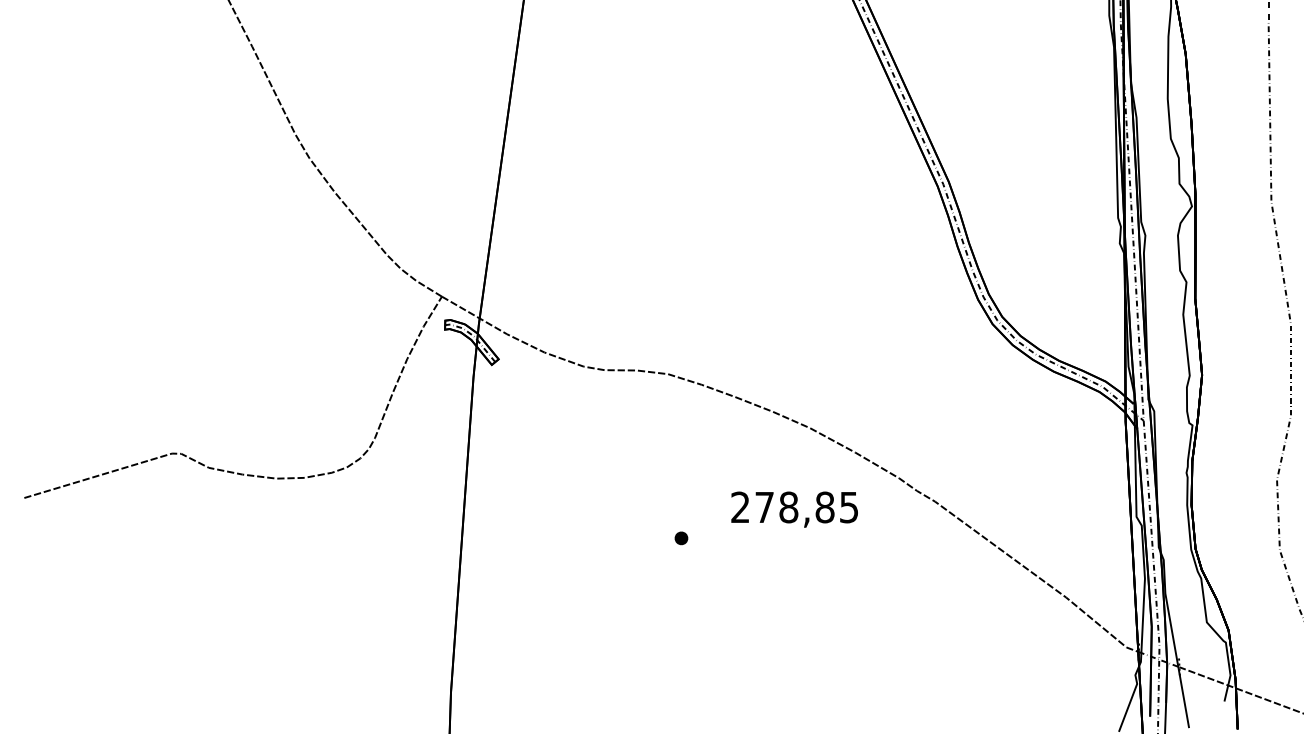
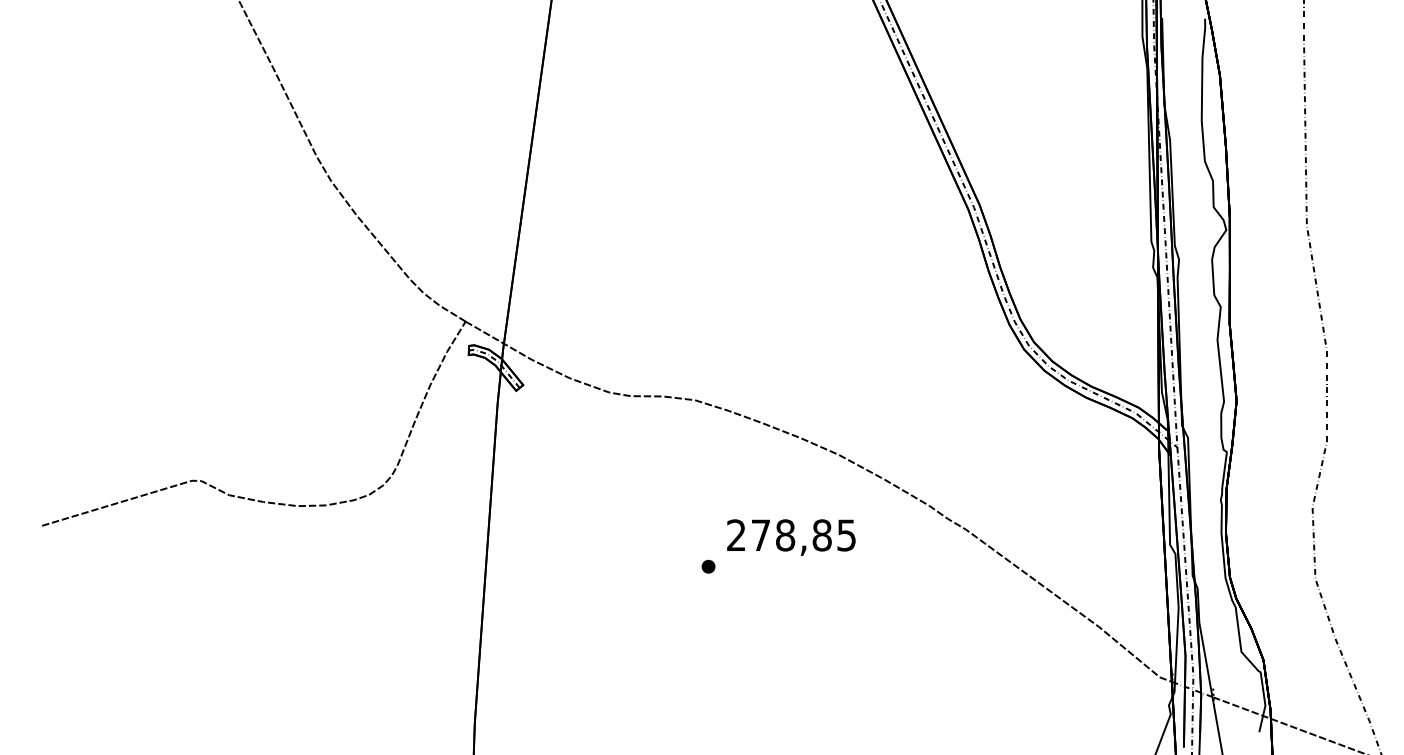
text: (794, 509) -> (791, 537), moved

